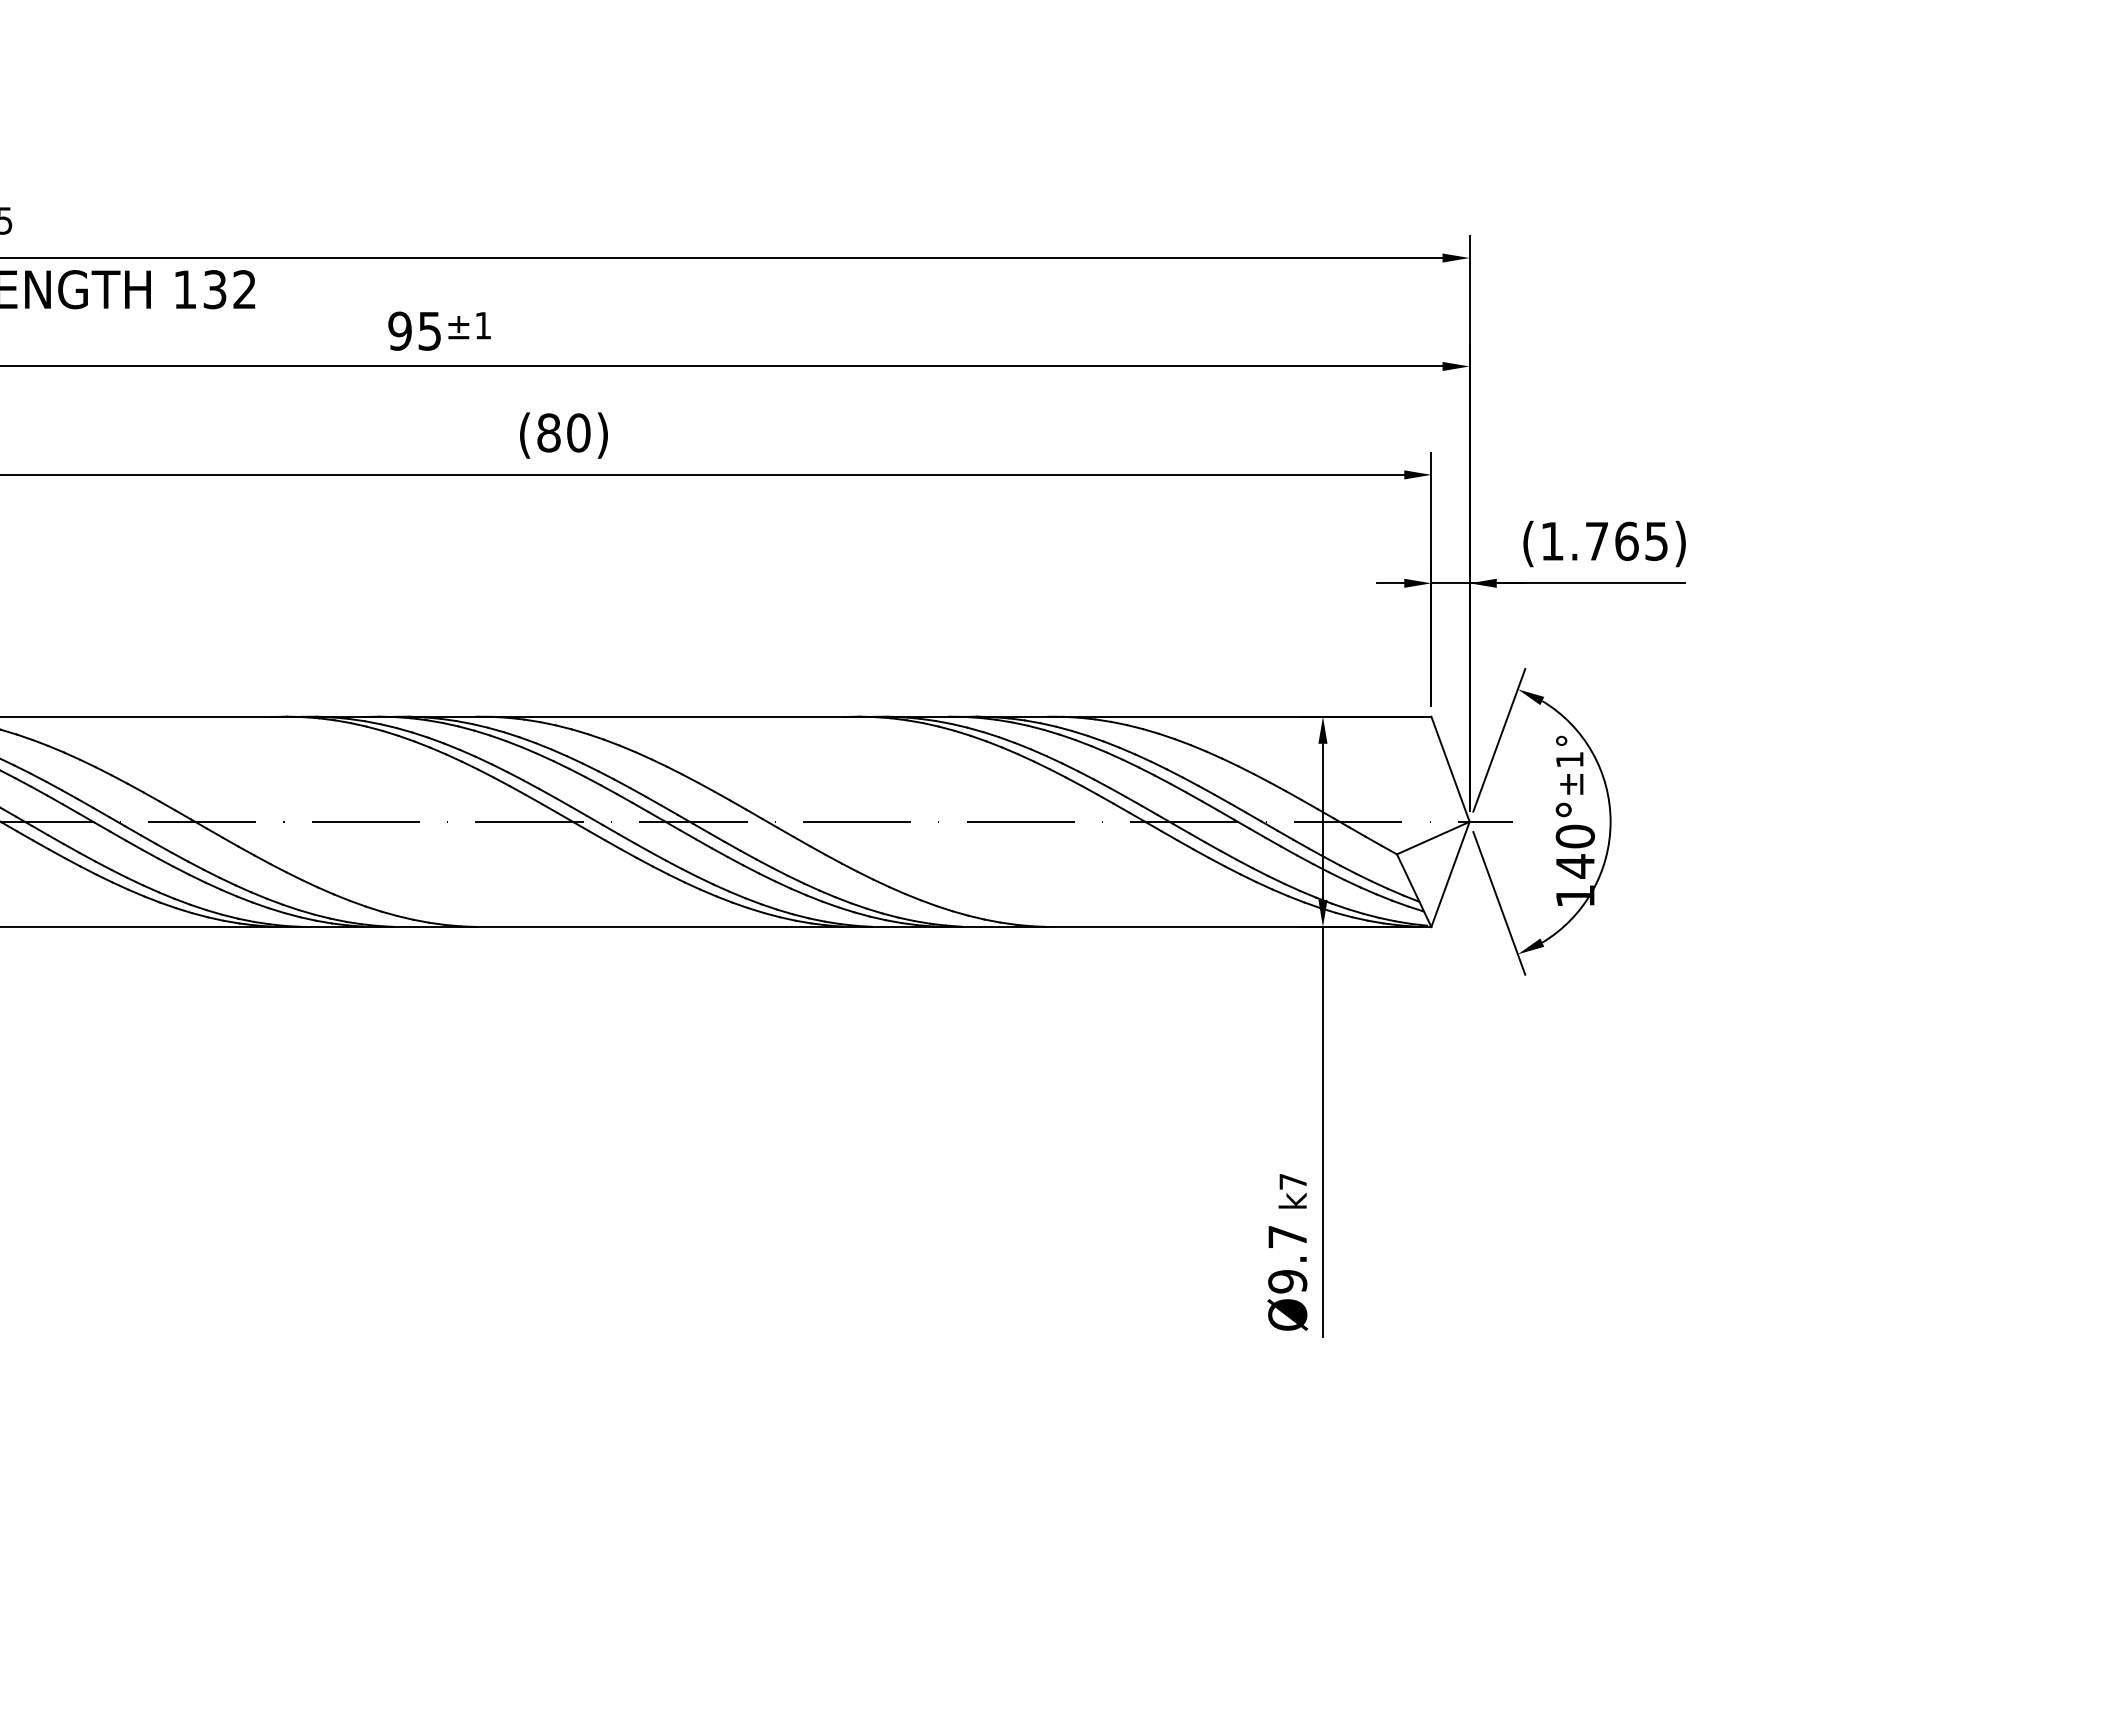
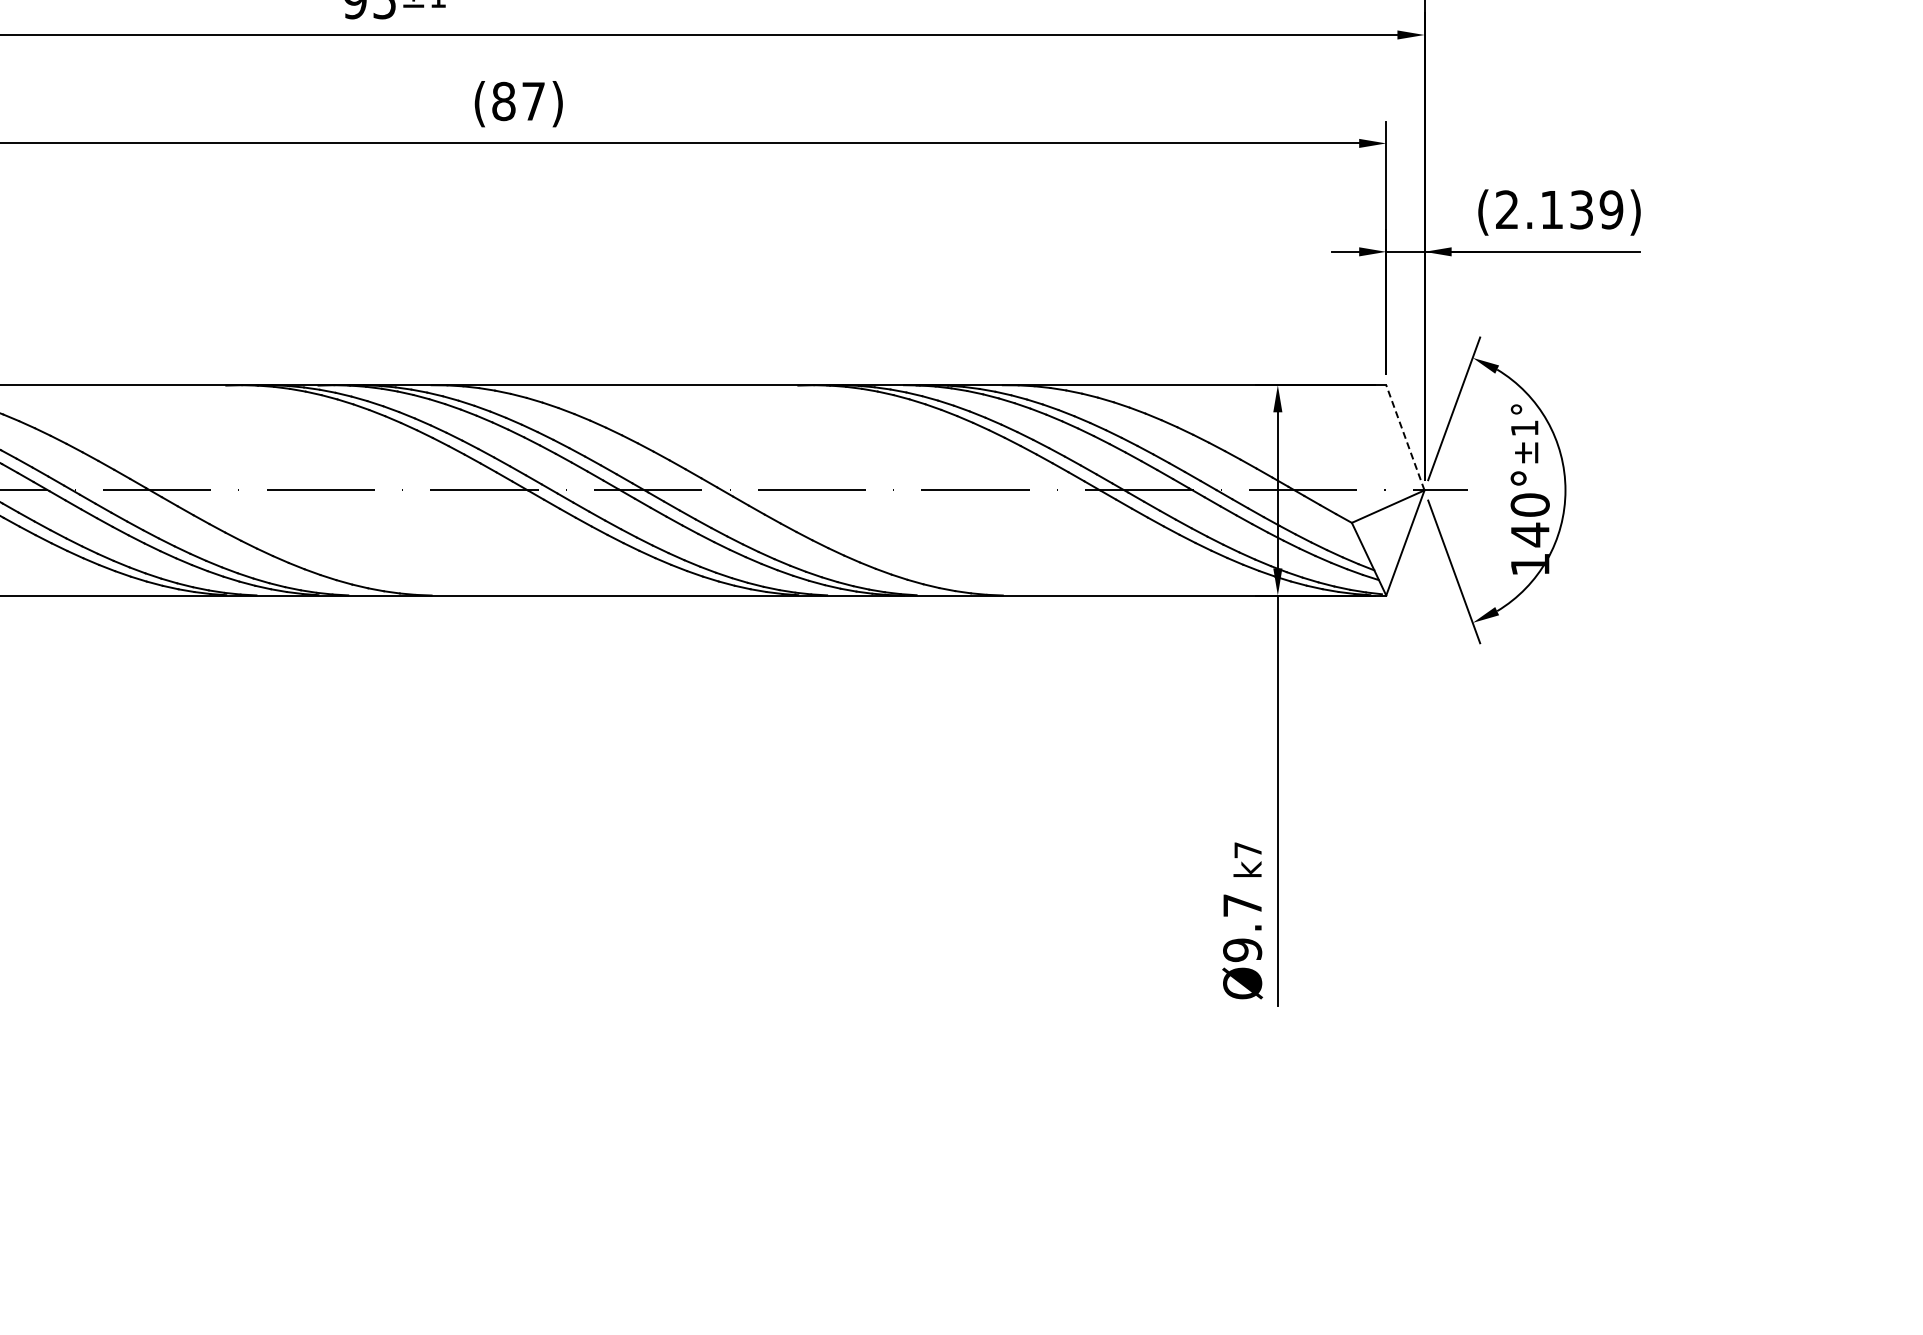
text: (578, 432) -> (533, 101), (80) -> (87)
text: (1604, 540) -> (1559, 209), (1.765) -> (2.139)
line: (1450, 769) -> (1405, 438), solid -> dashed

